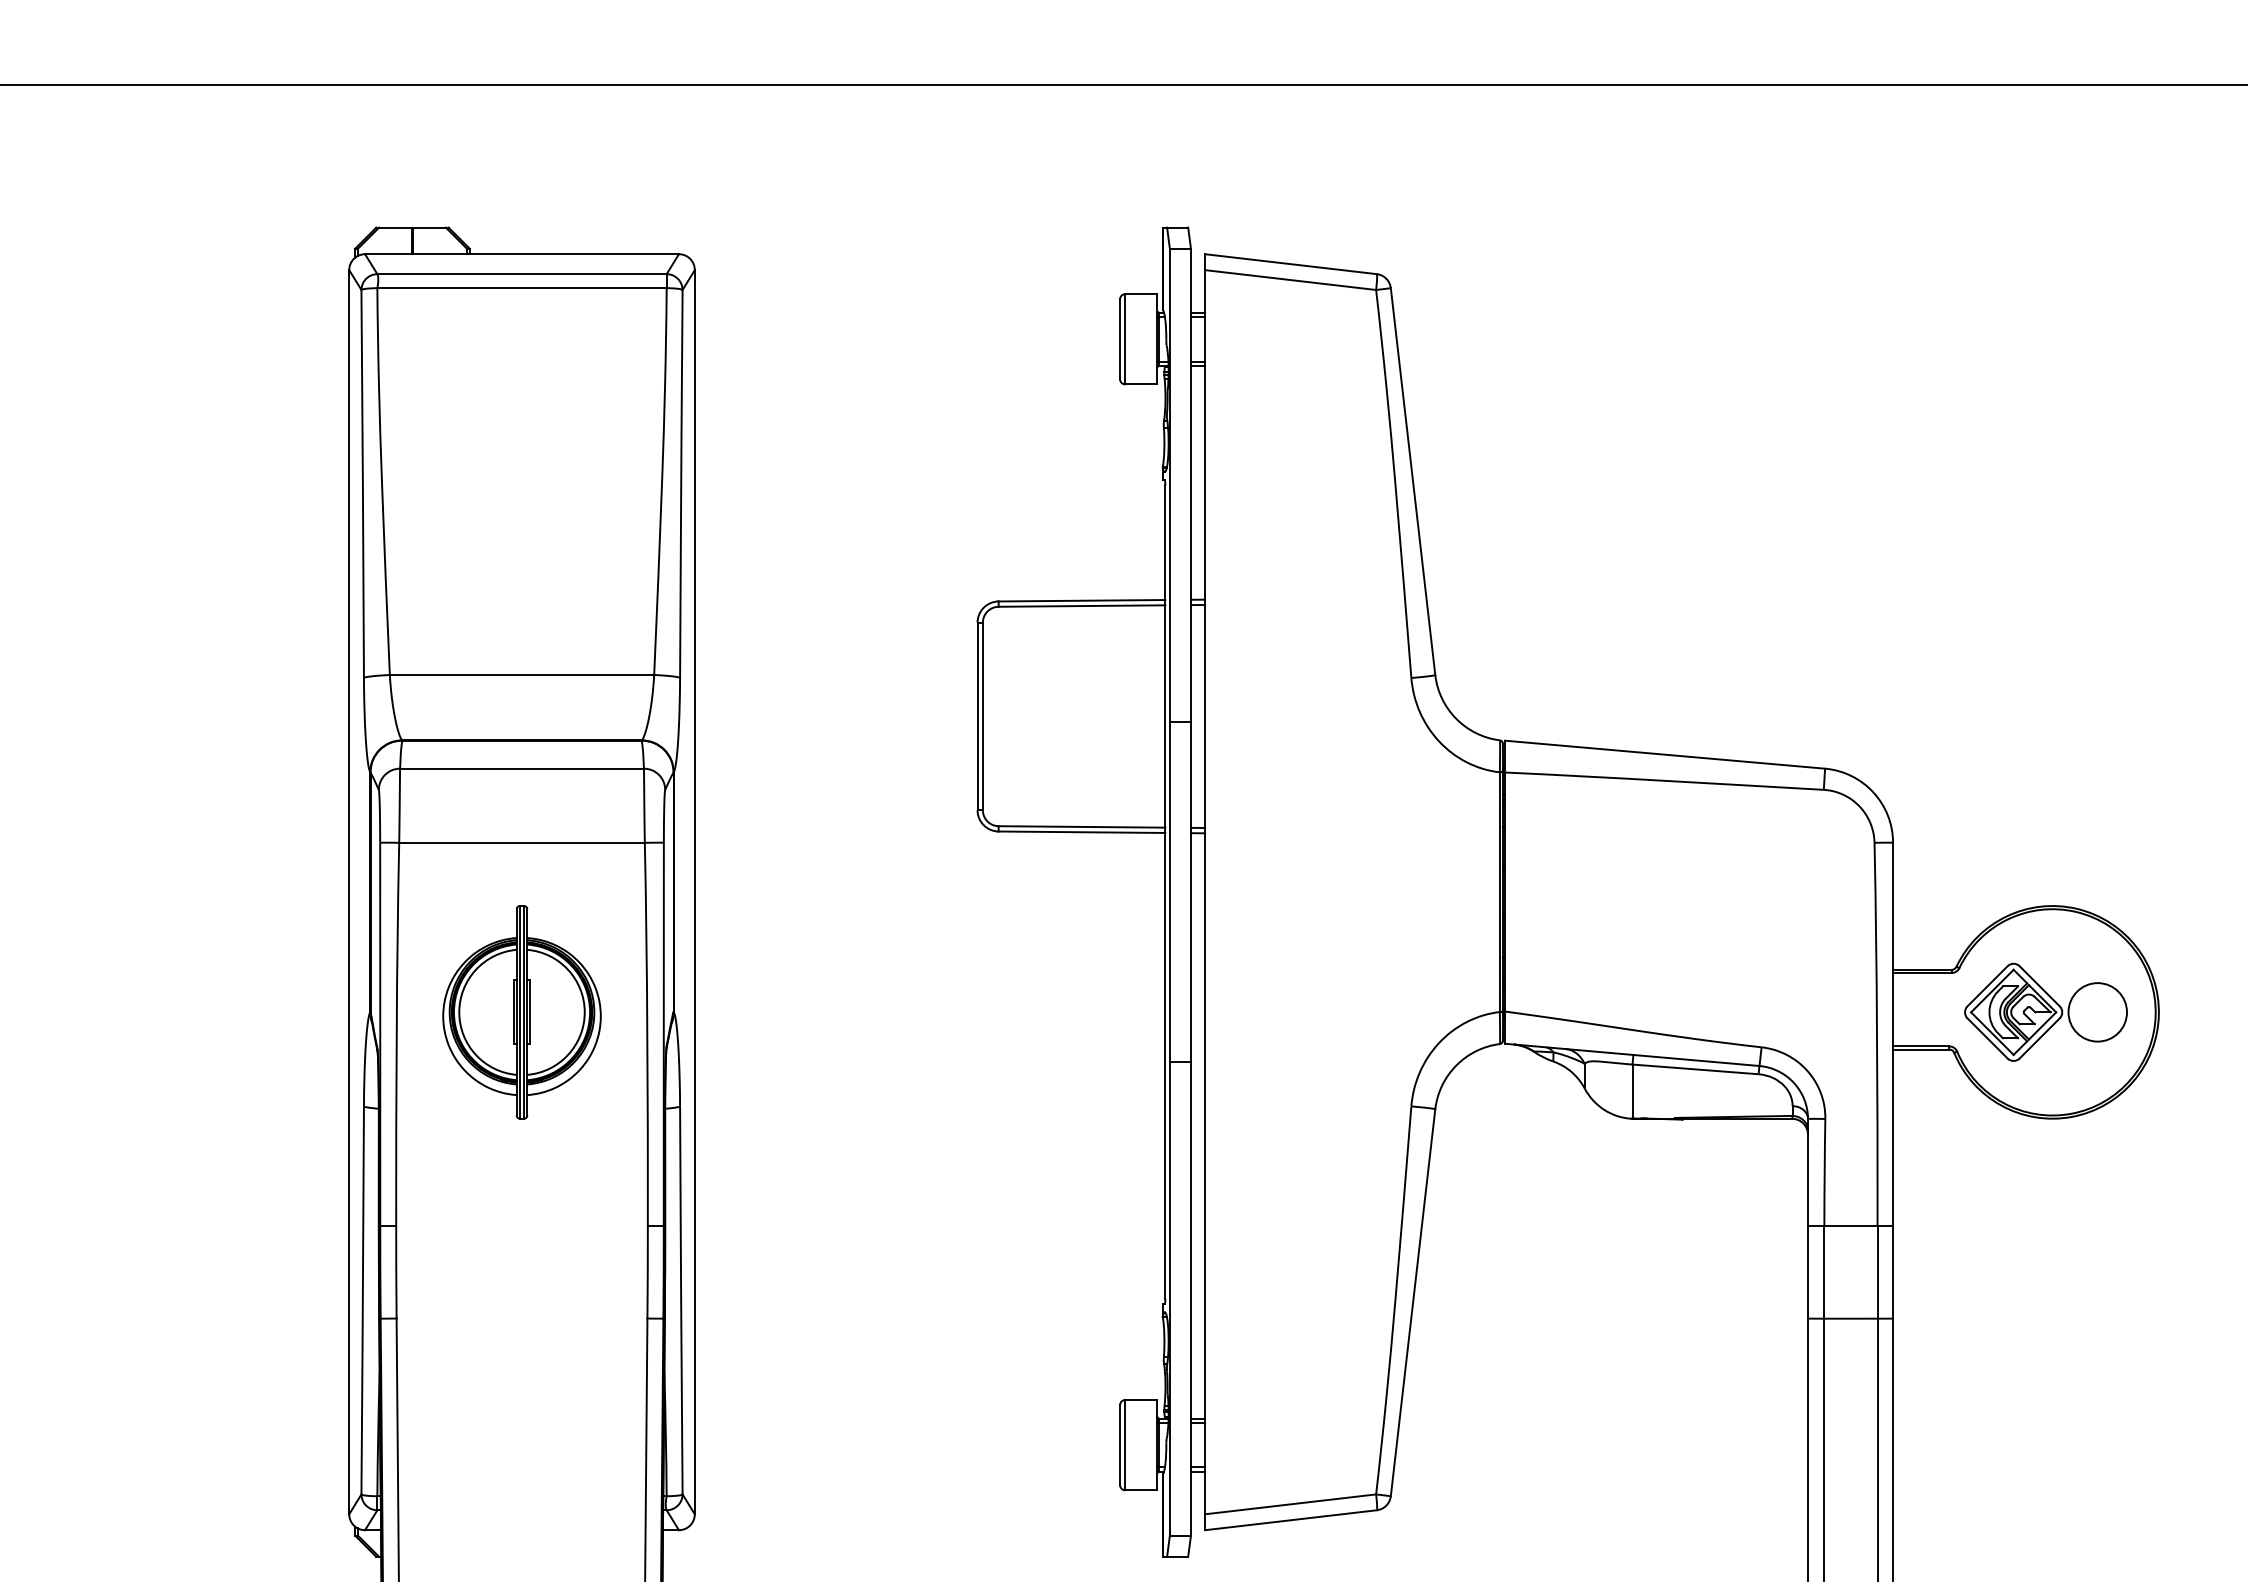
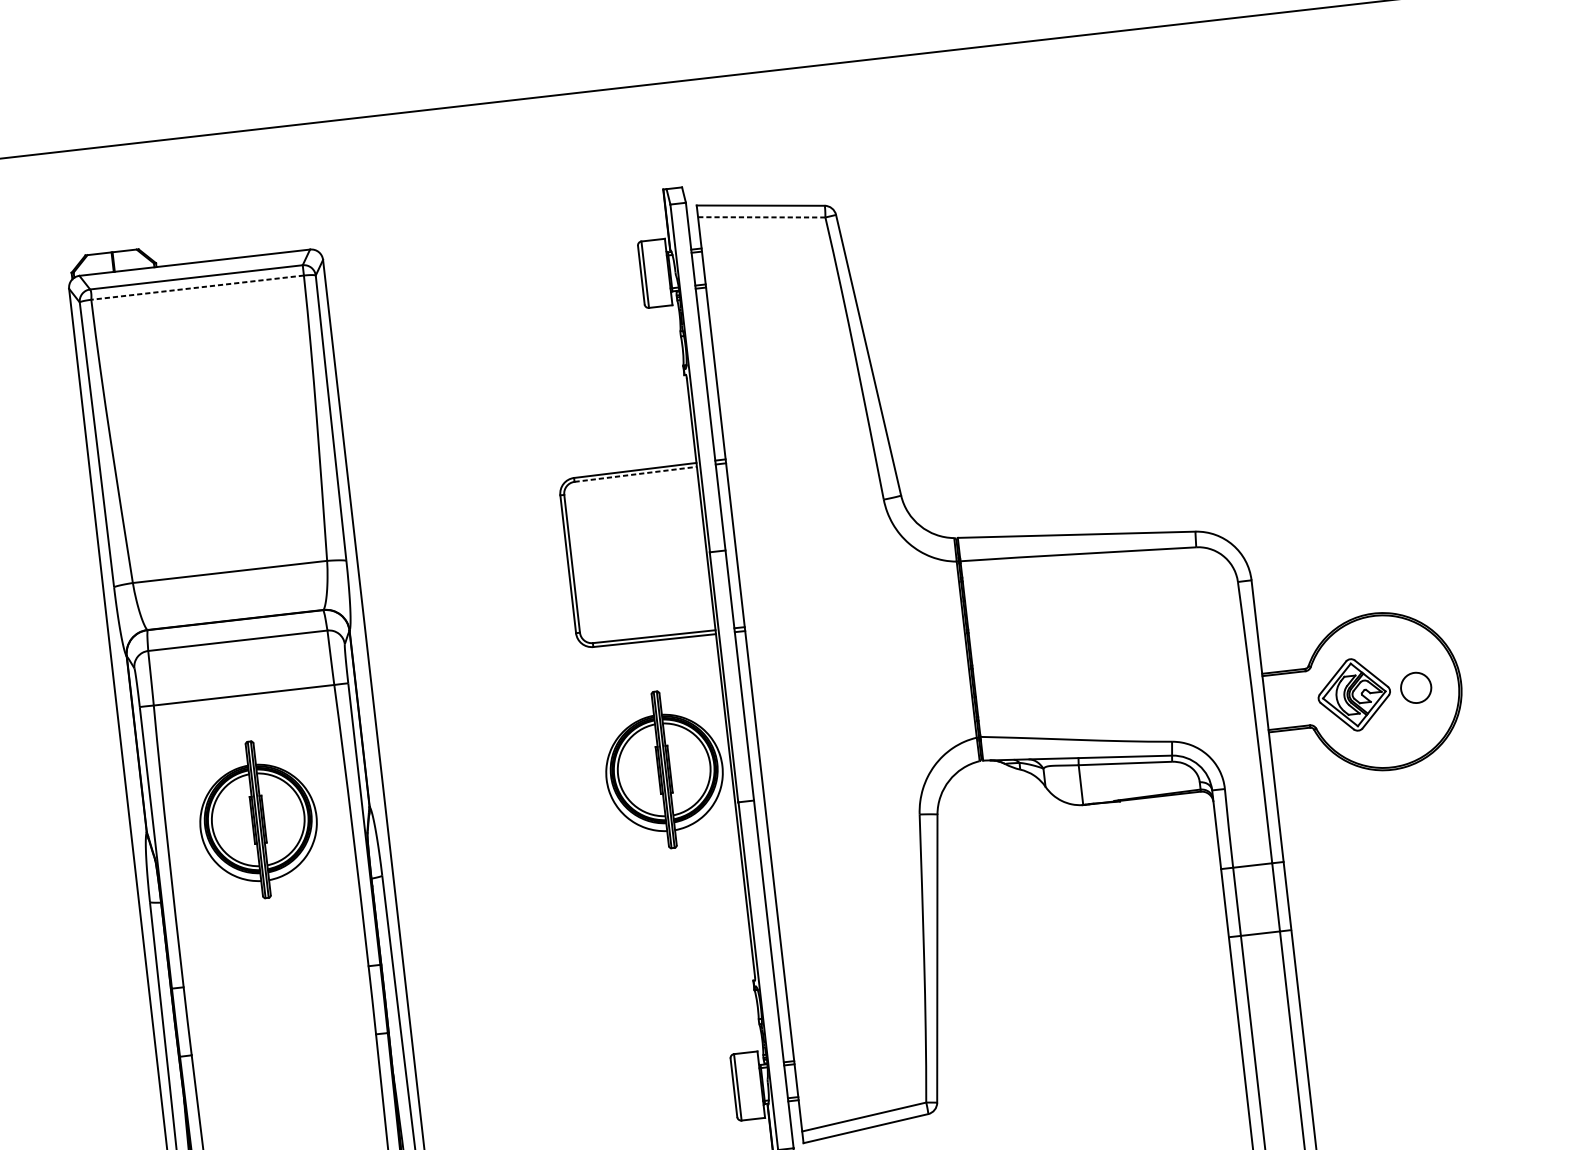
line: (1290, 280) -> (761, 217), solid -> dashed
line: (522, 288) -> (198, 287), solid -> dashed
line: (1082, 606) -> (636, 474), solid -> dashed
part: (1074, 1007) -> (663, 770), added
circle: (2097, 1012) -> (1415, 688), size x0.7

